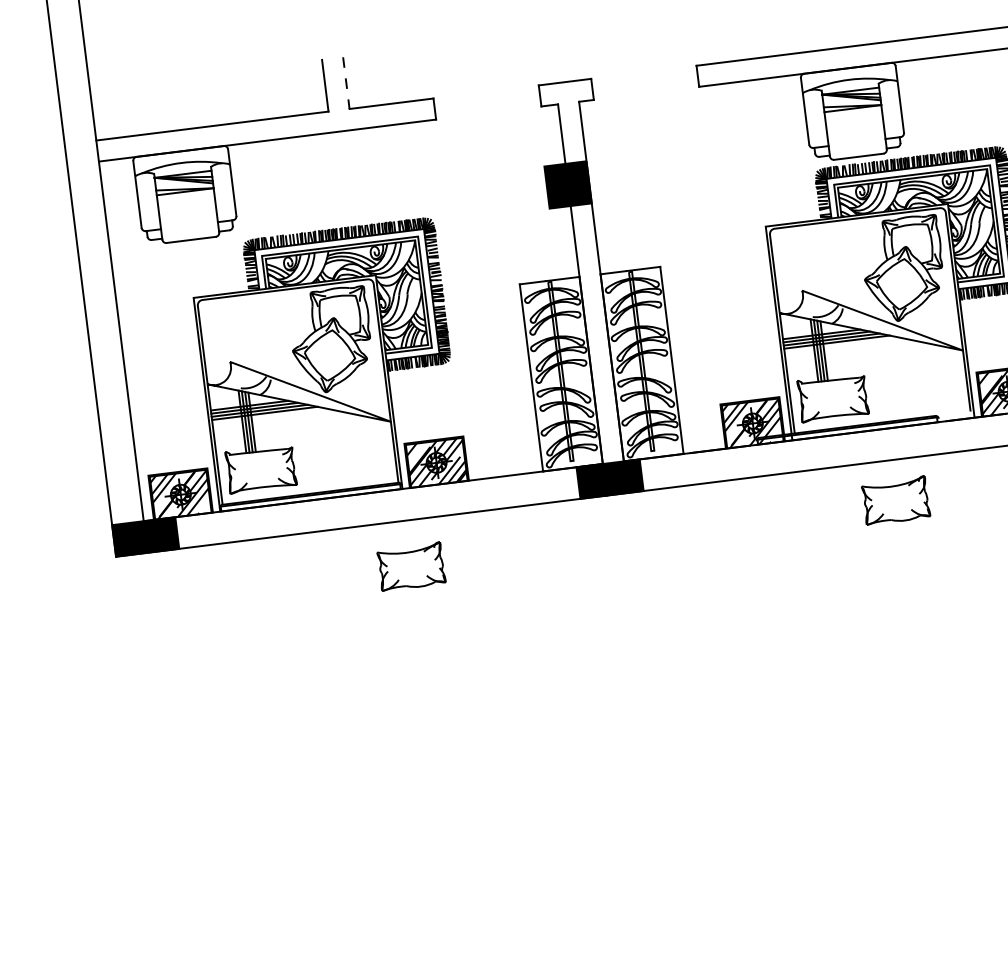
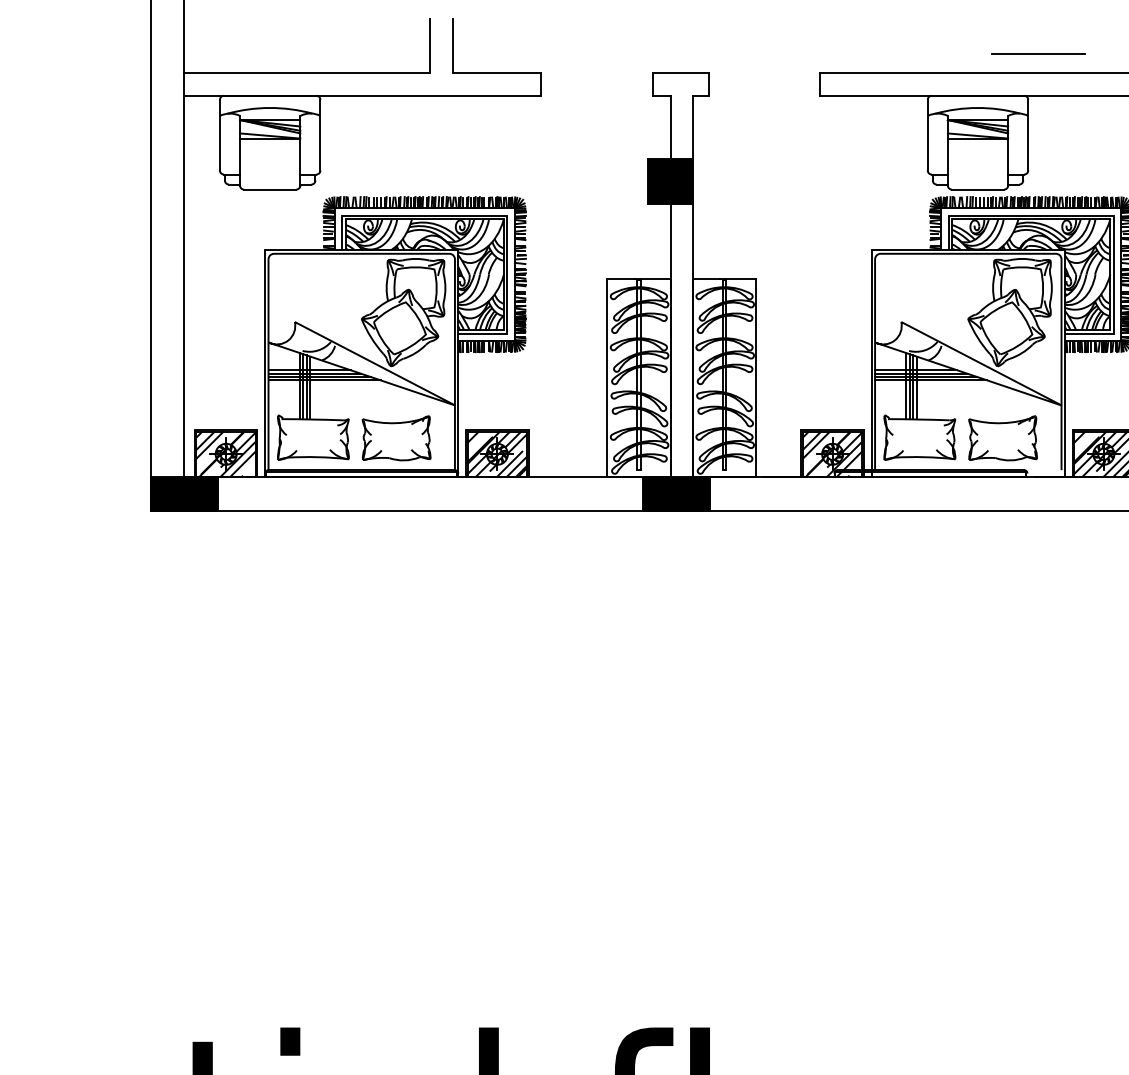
line: (900, 22) -> (1038, 54), added
line: (346, 83) -> (452, 46), dashed -> solid
part: (895, 500) -> (1002, 438), moved
part: (411, 566) -> (396, 438), moved

